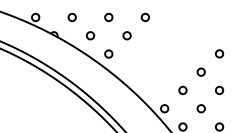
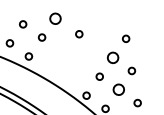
circle: (144, 16) -> (54, 17), size x1.6
circle: (168, 38) -> (78, 33), added
circle: (200, 71) -> (112, 57), size x1.6
circle: (200, 108) -> (118, 89), size x1.6

